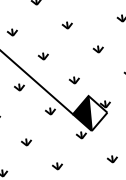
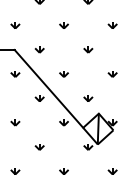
fill: (81, 113) -> (90, 128), removed

